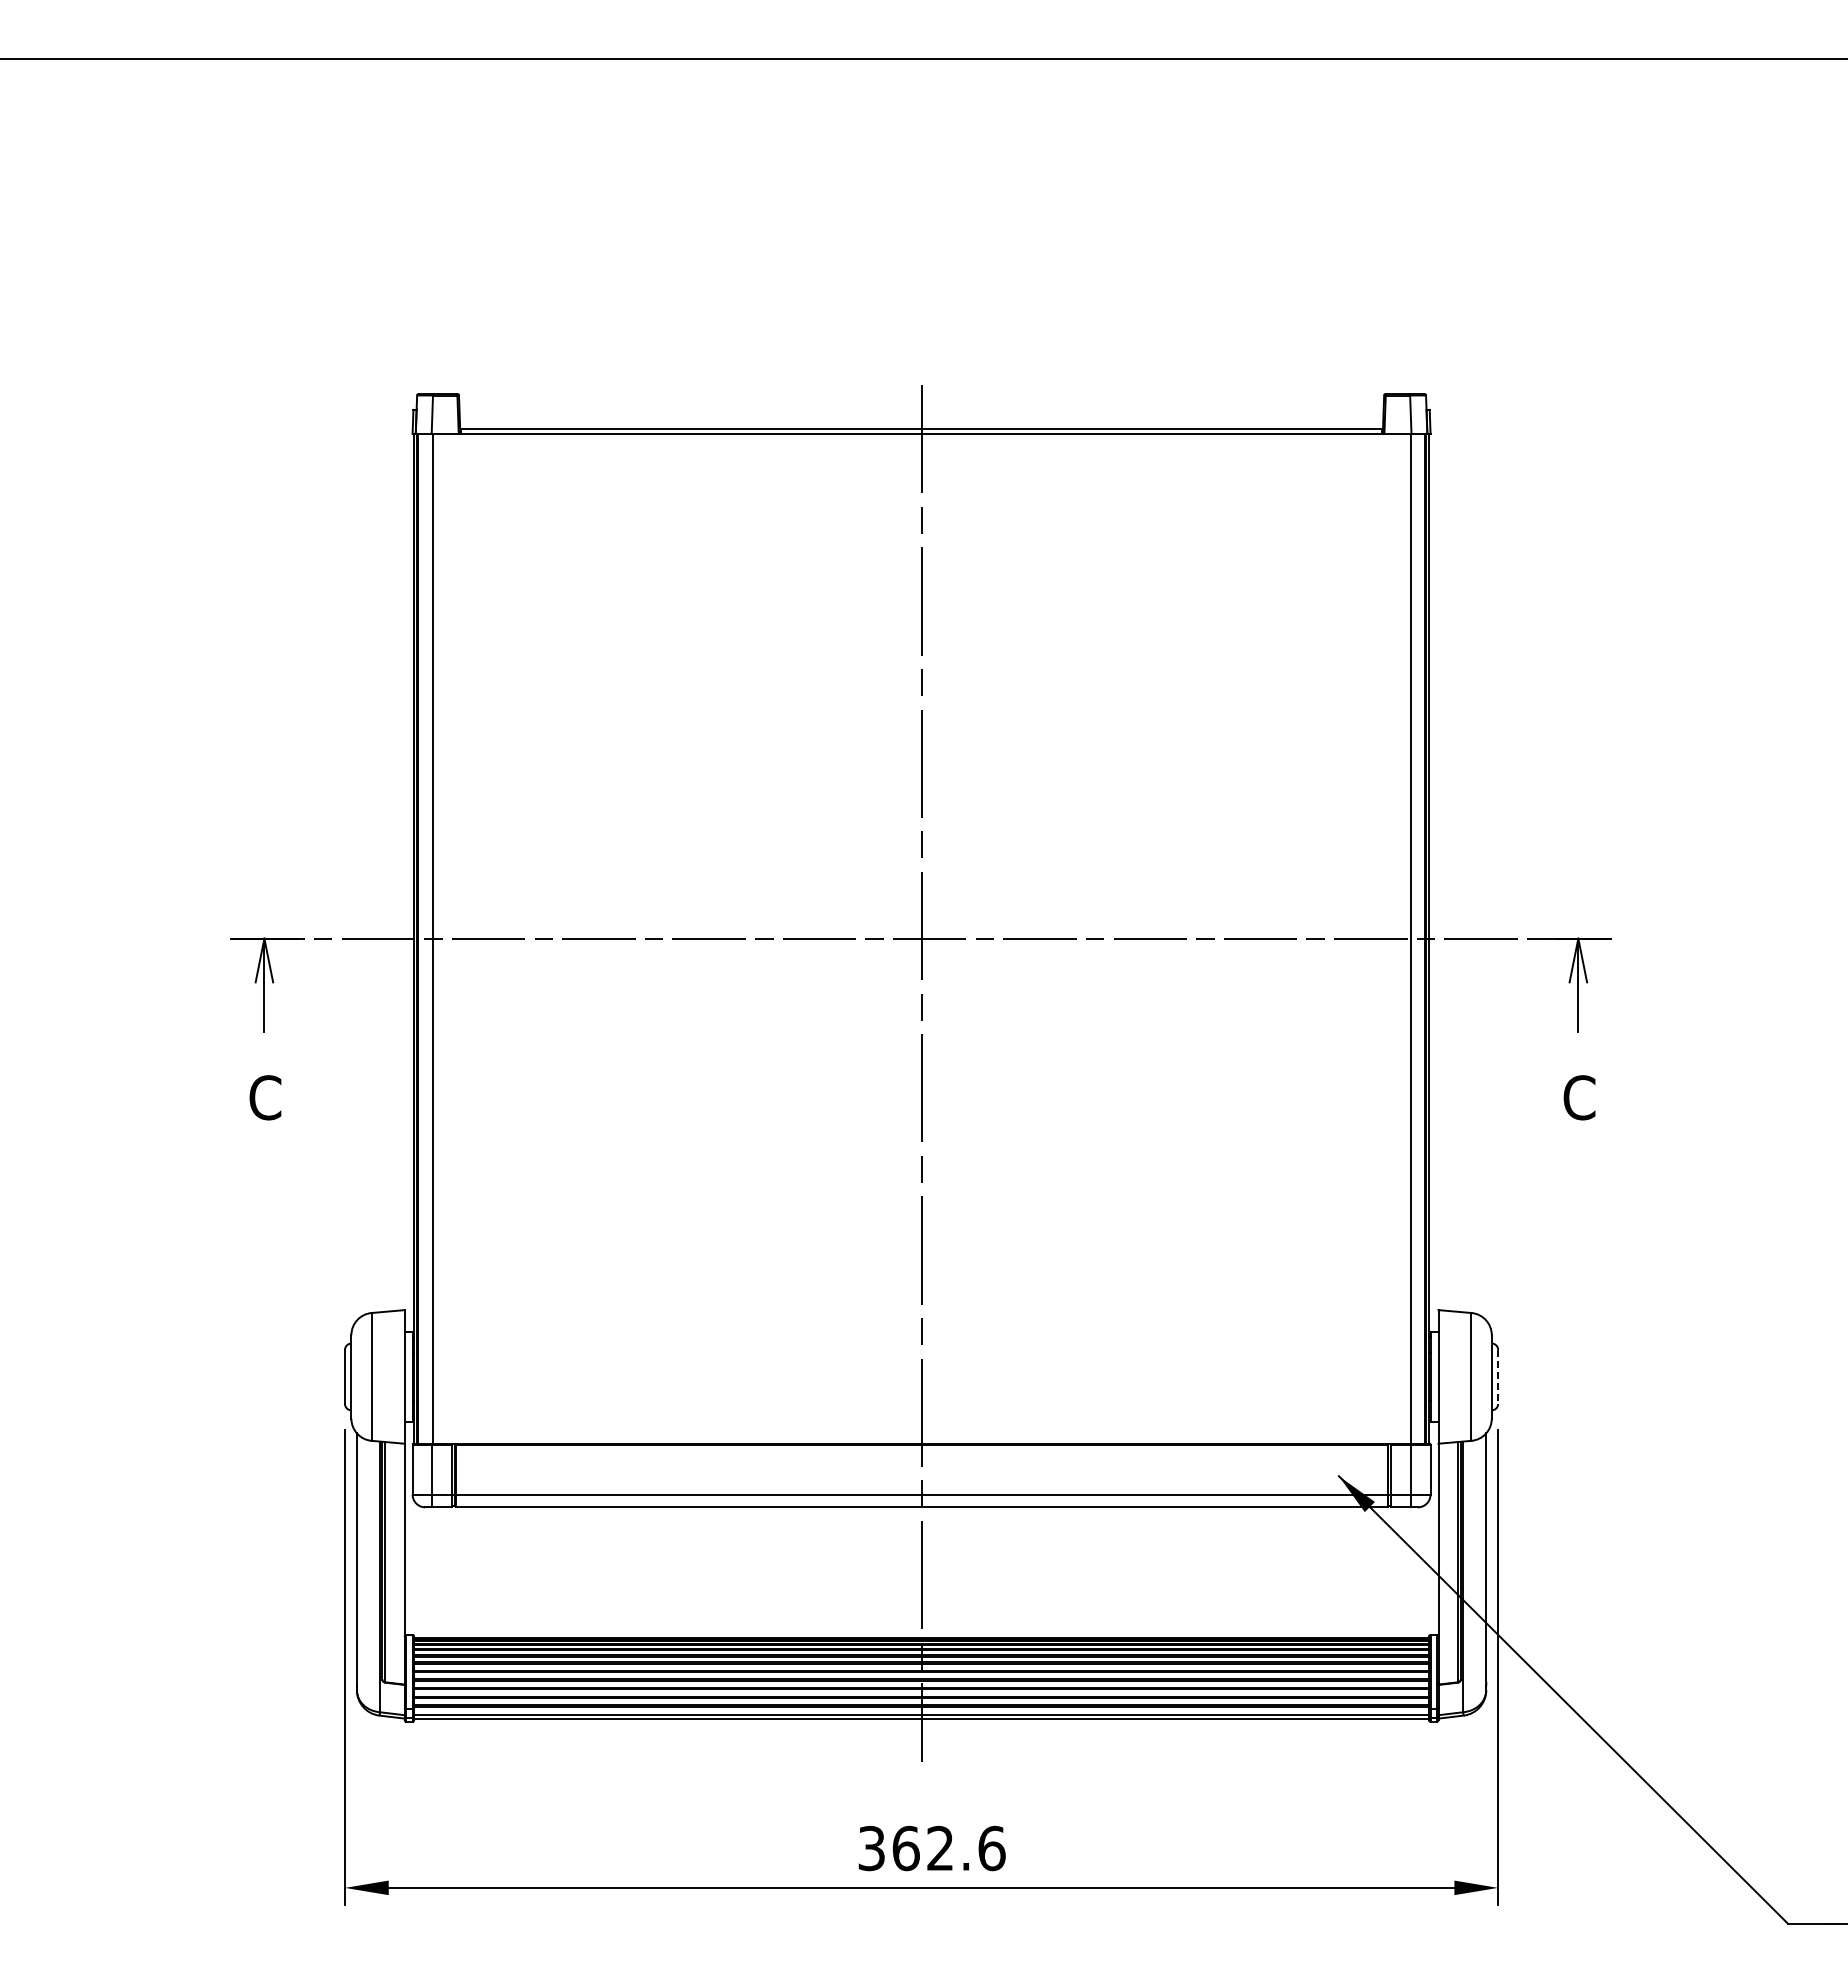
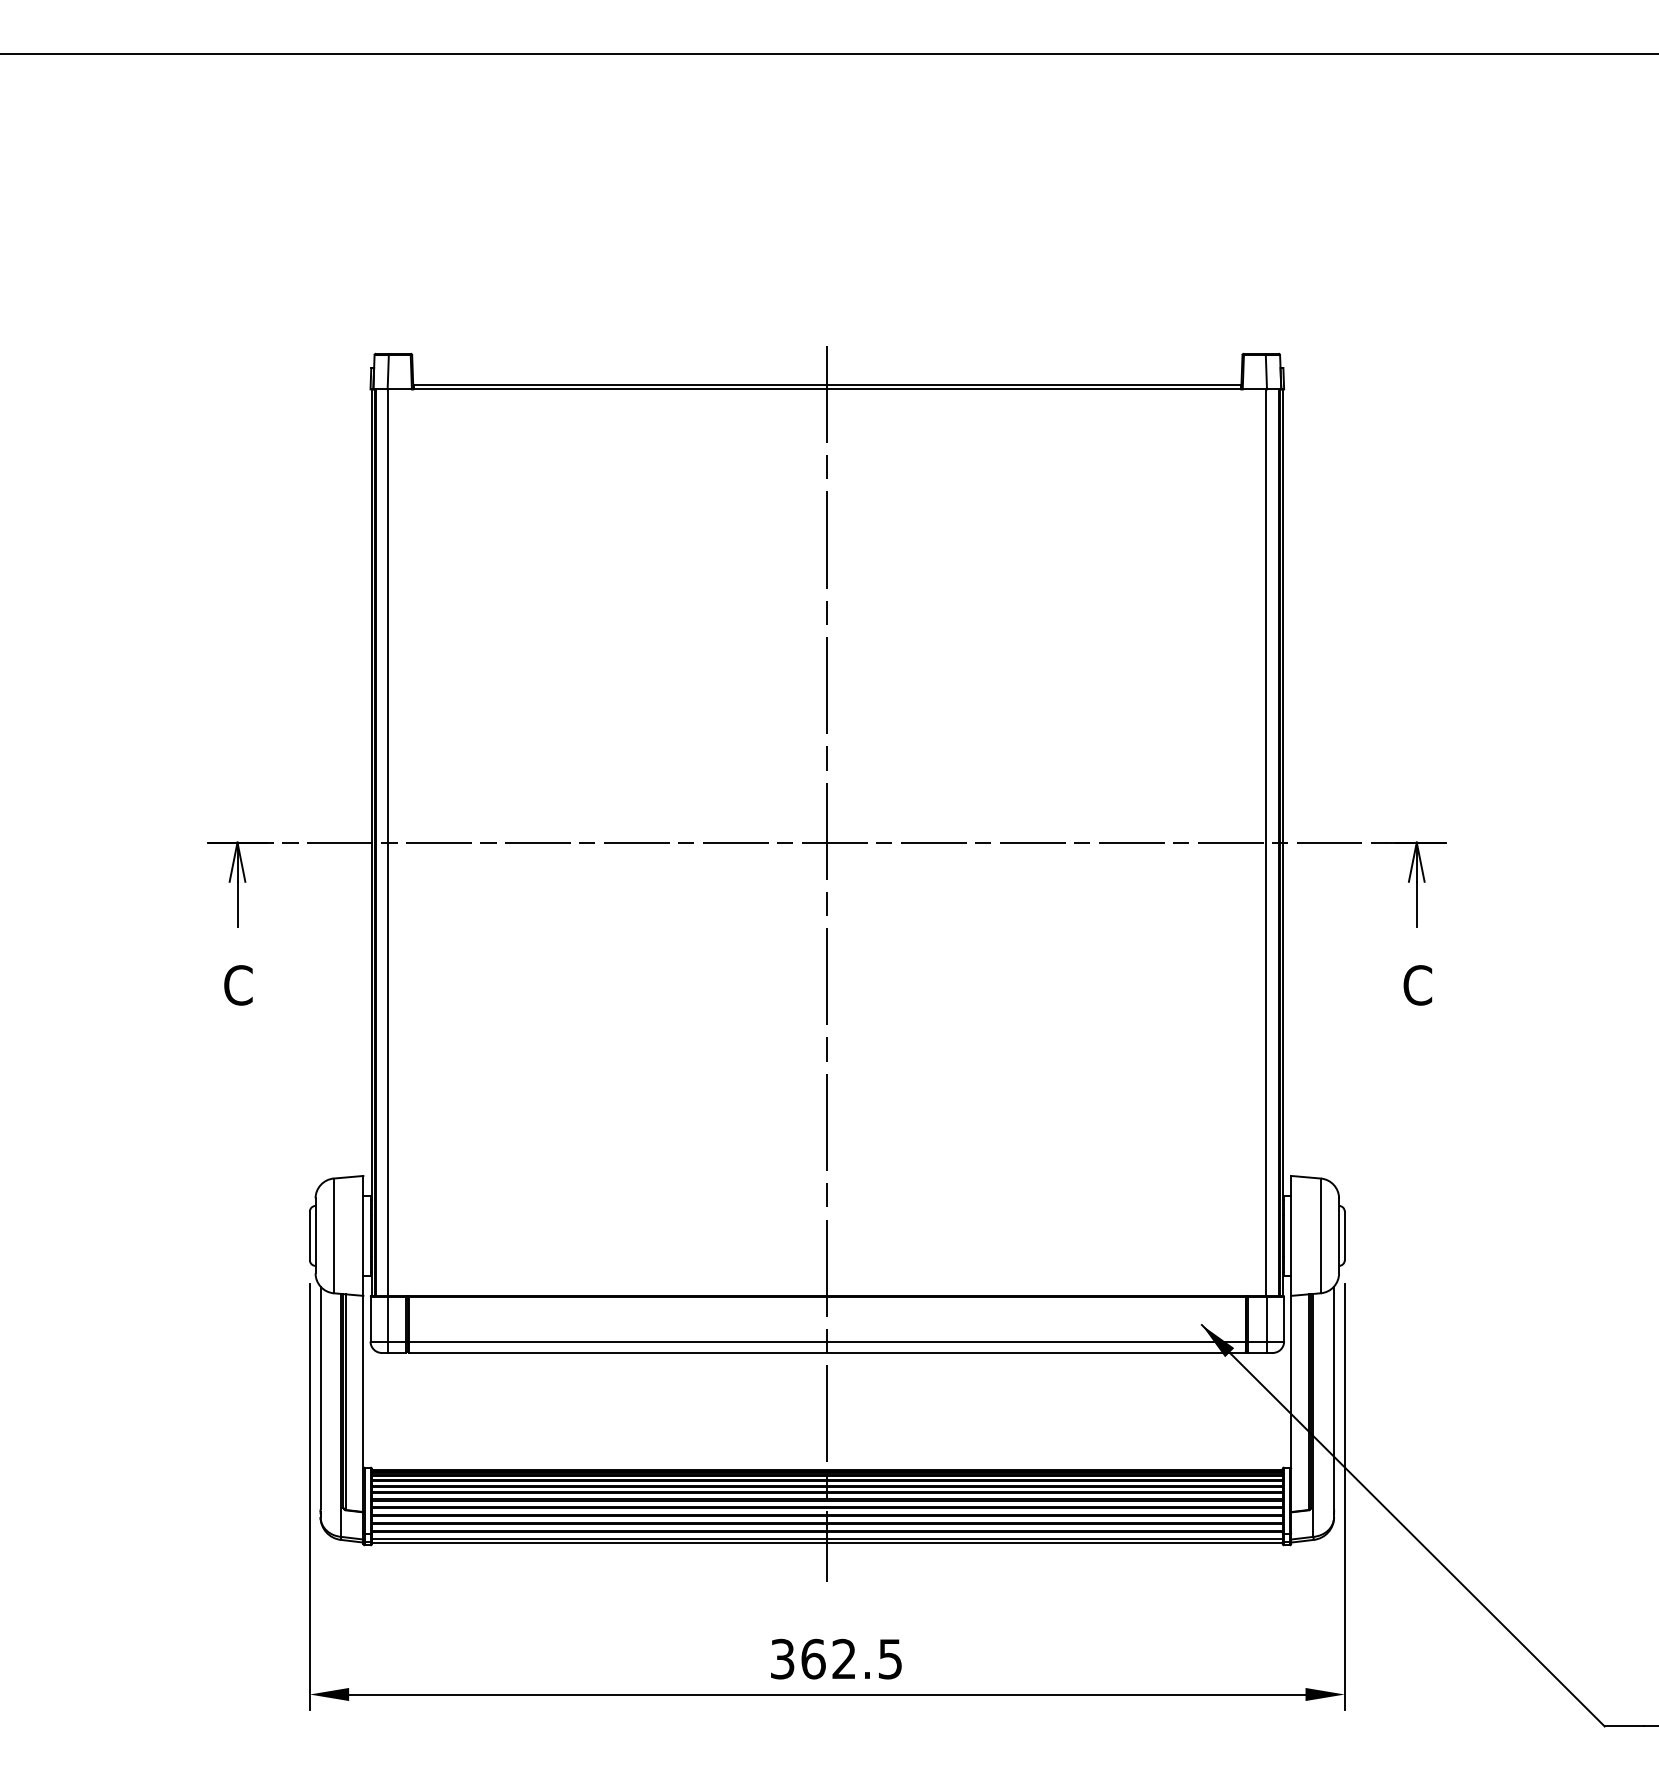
line: (1498, 1377) -> (1345, 1236), dashed -> solid
text: (991, 1848) -> (890, 1659), 362.6 -> 362.5

